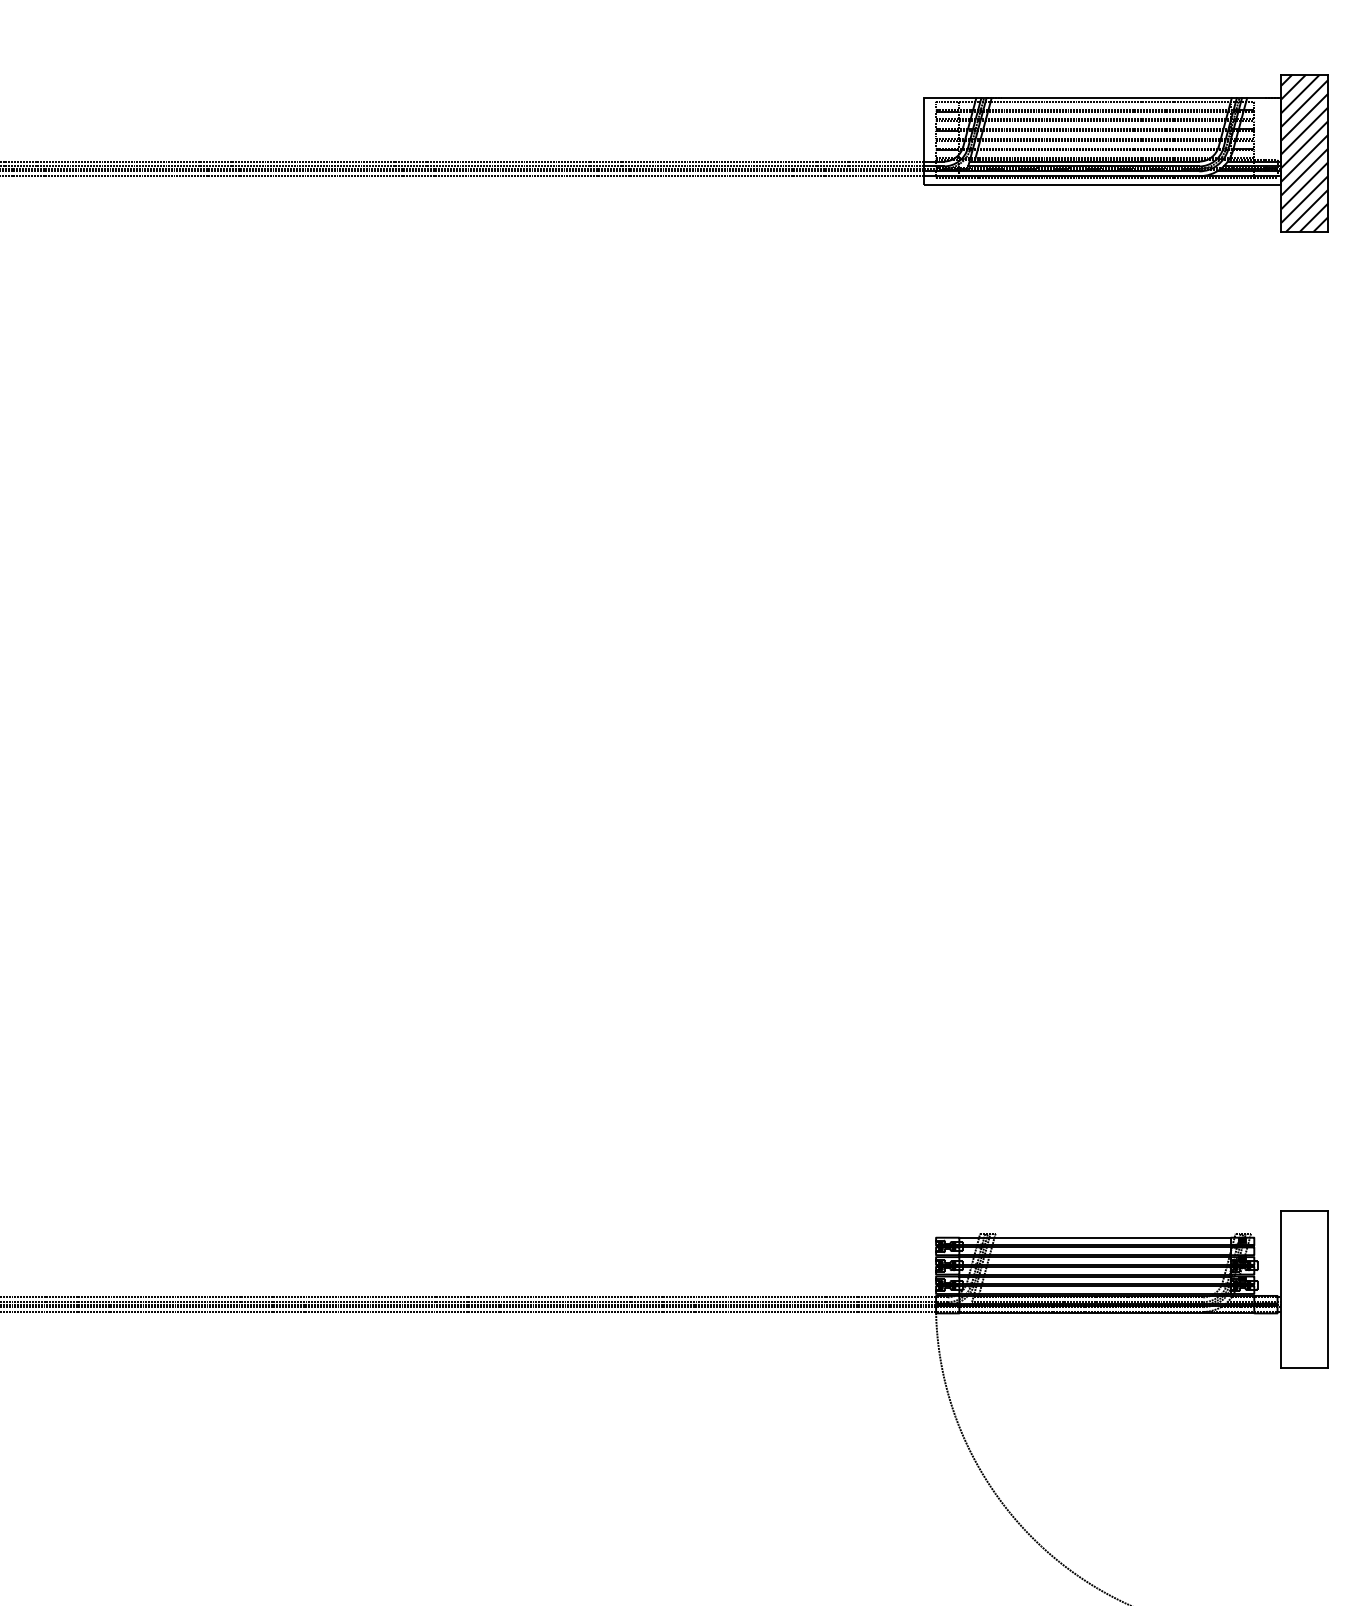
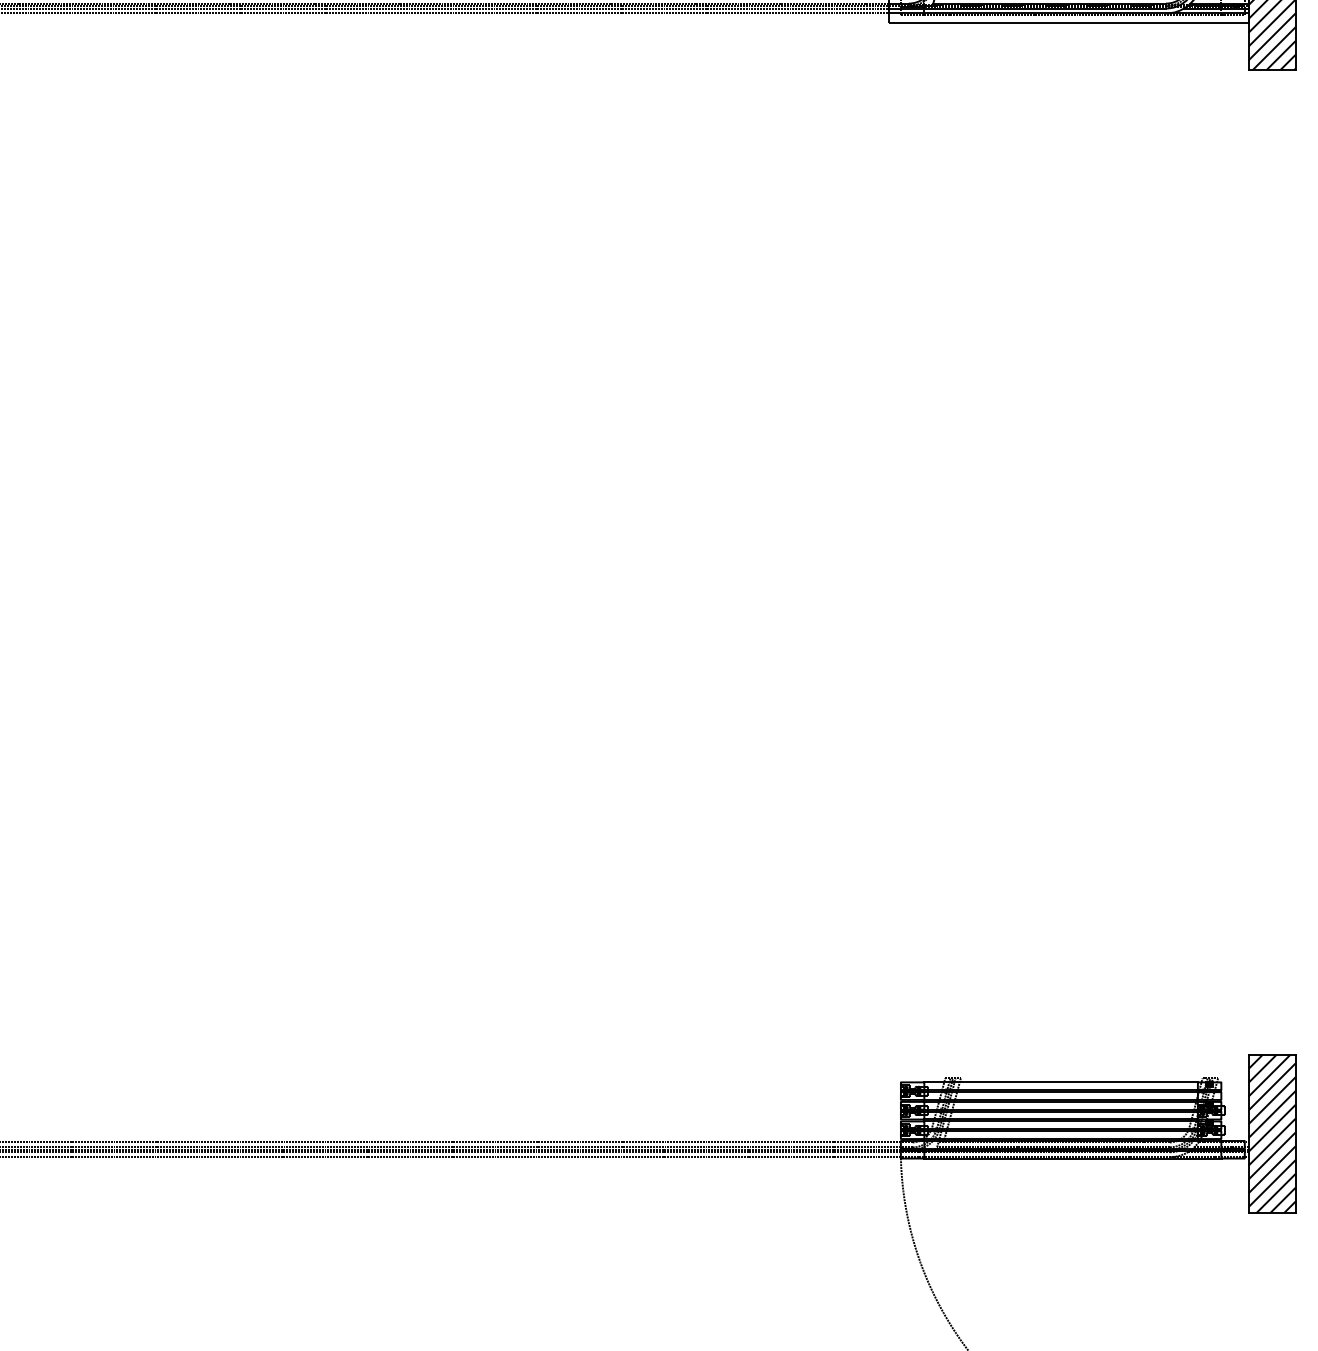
hatch: (1304, 1288) -> (1271, 1133), added

